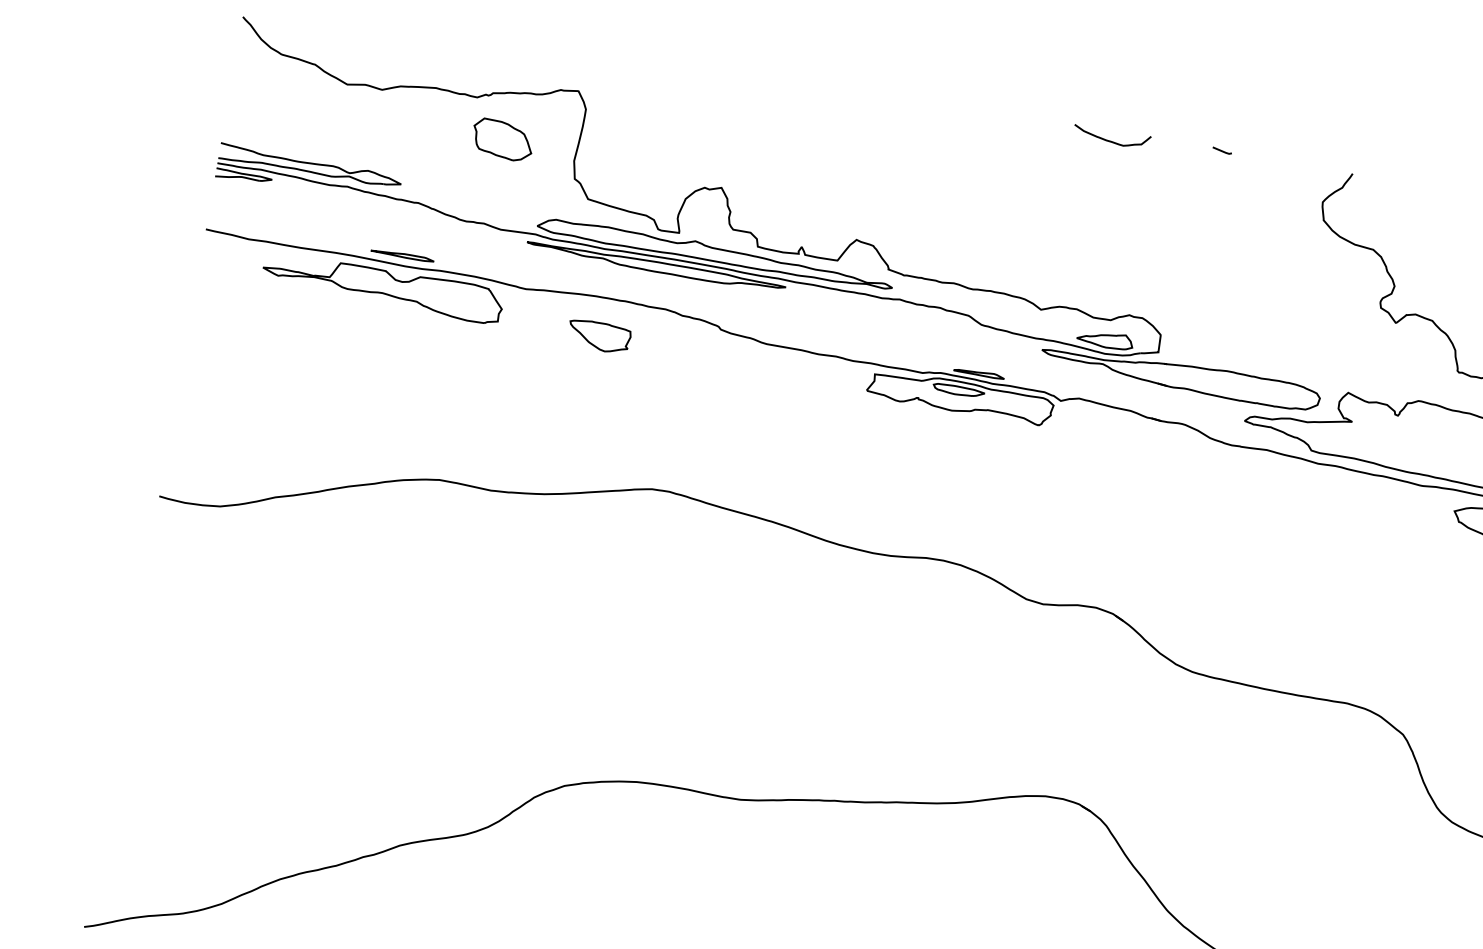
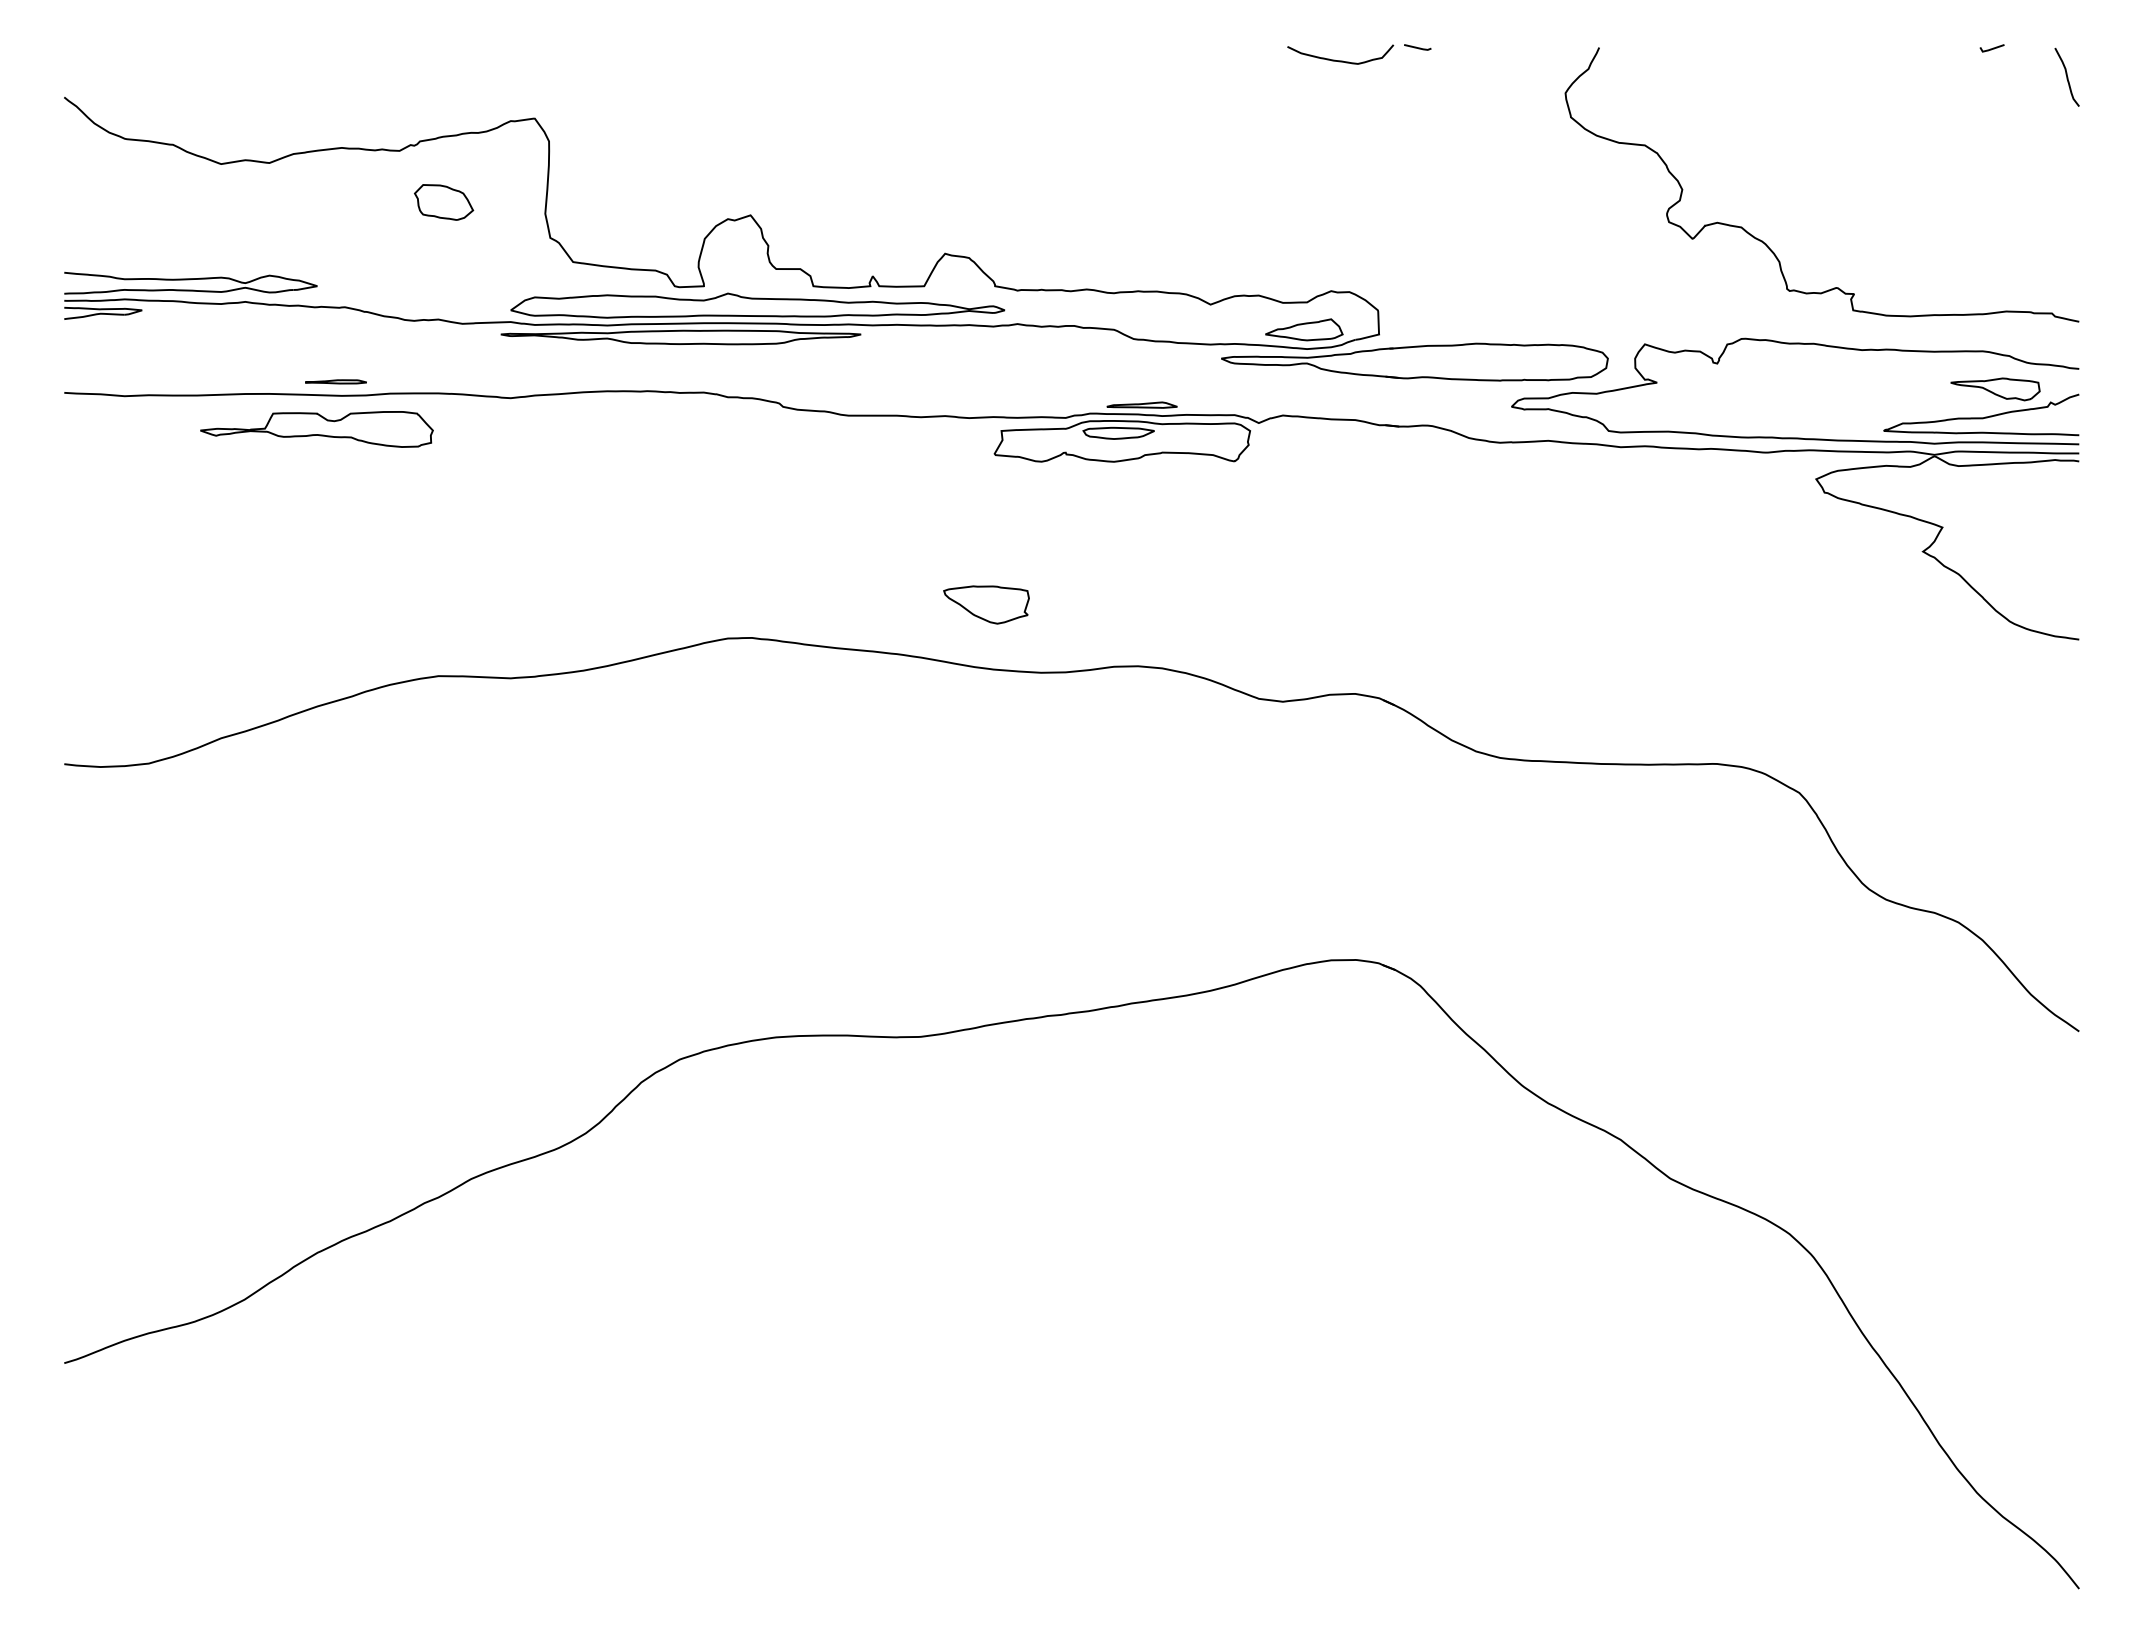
part: (502, 140) -> (443, 202), size x0.7
curve: (1111, 141) -> (1340, 60), moved
part: (402, 255) -> (335, 381), size x0.7
part: (382, 287) -> (316, 429), size x0.7
part: (599, 336) -> (986, 604), moved

